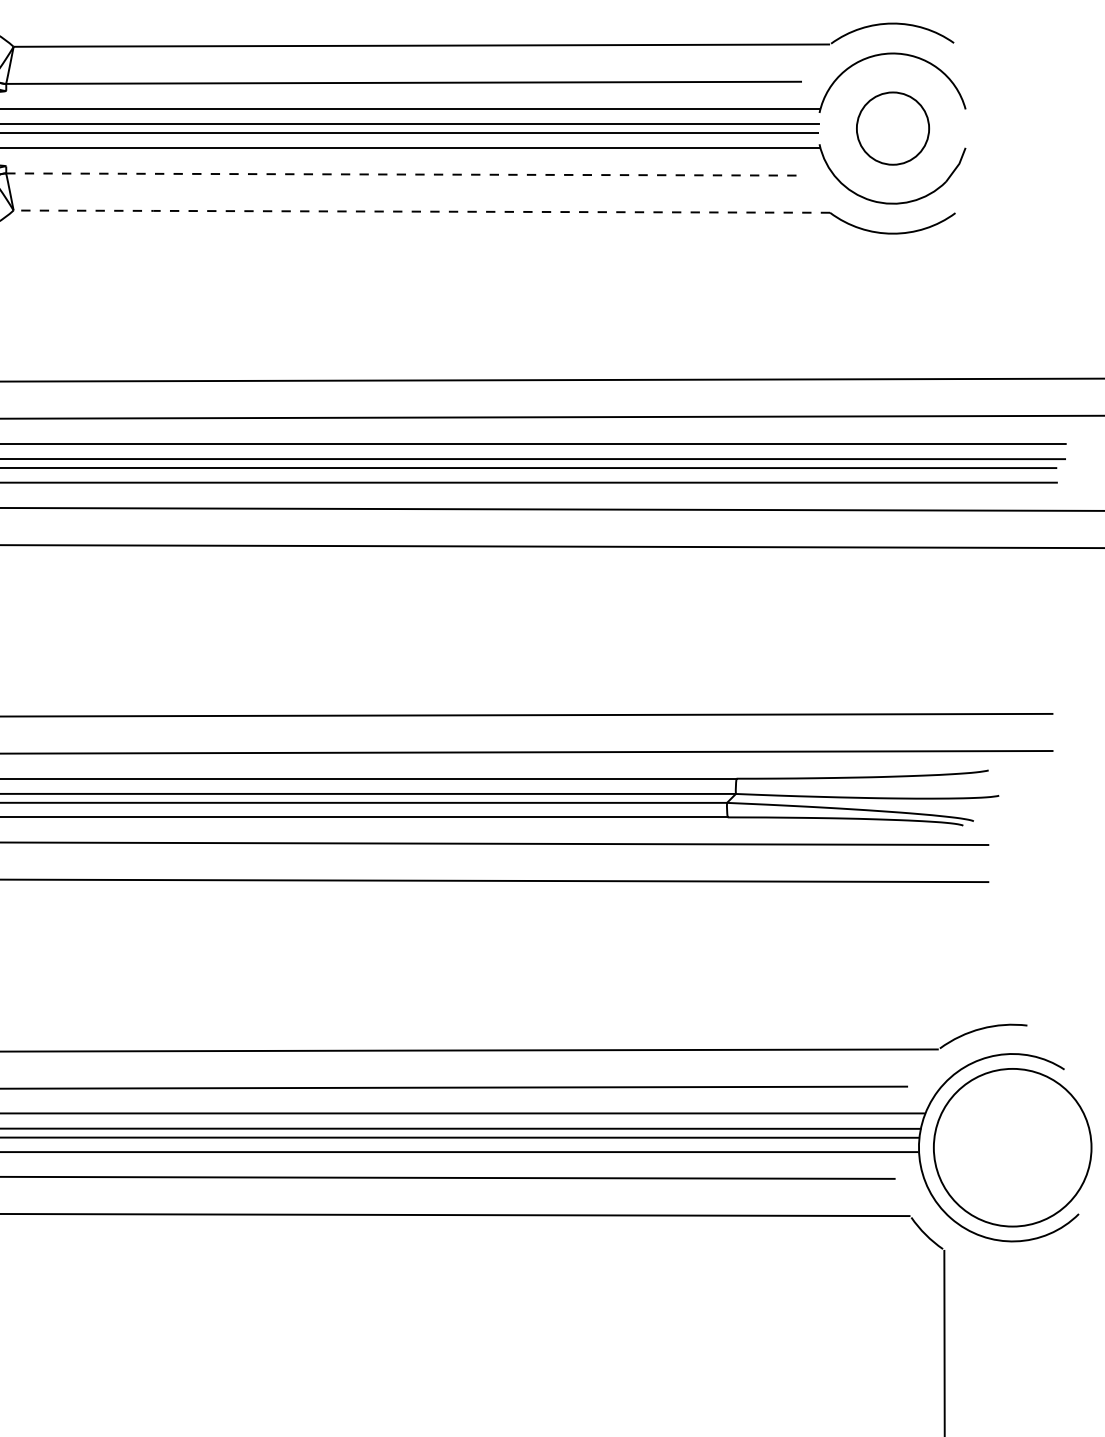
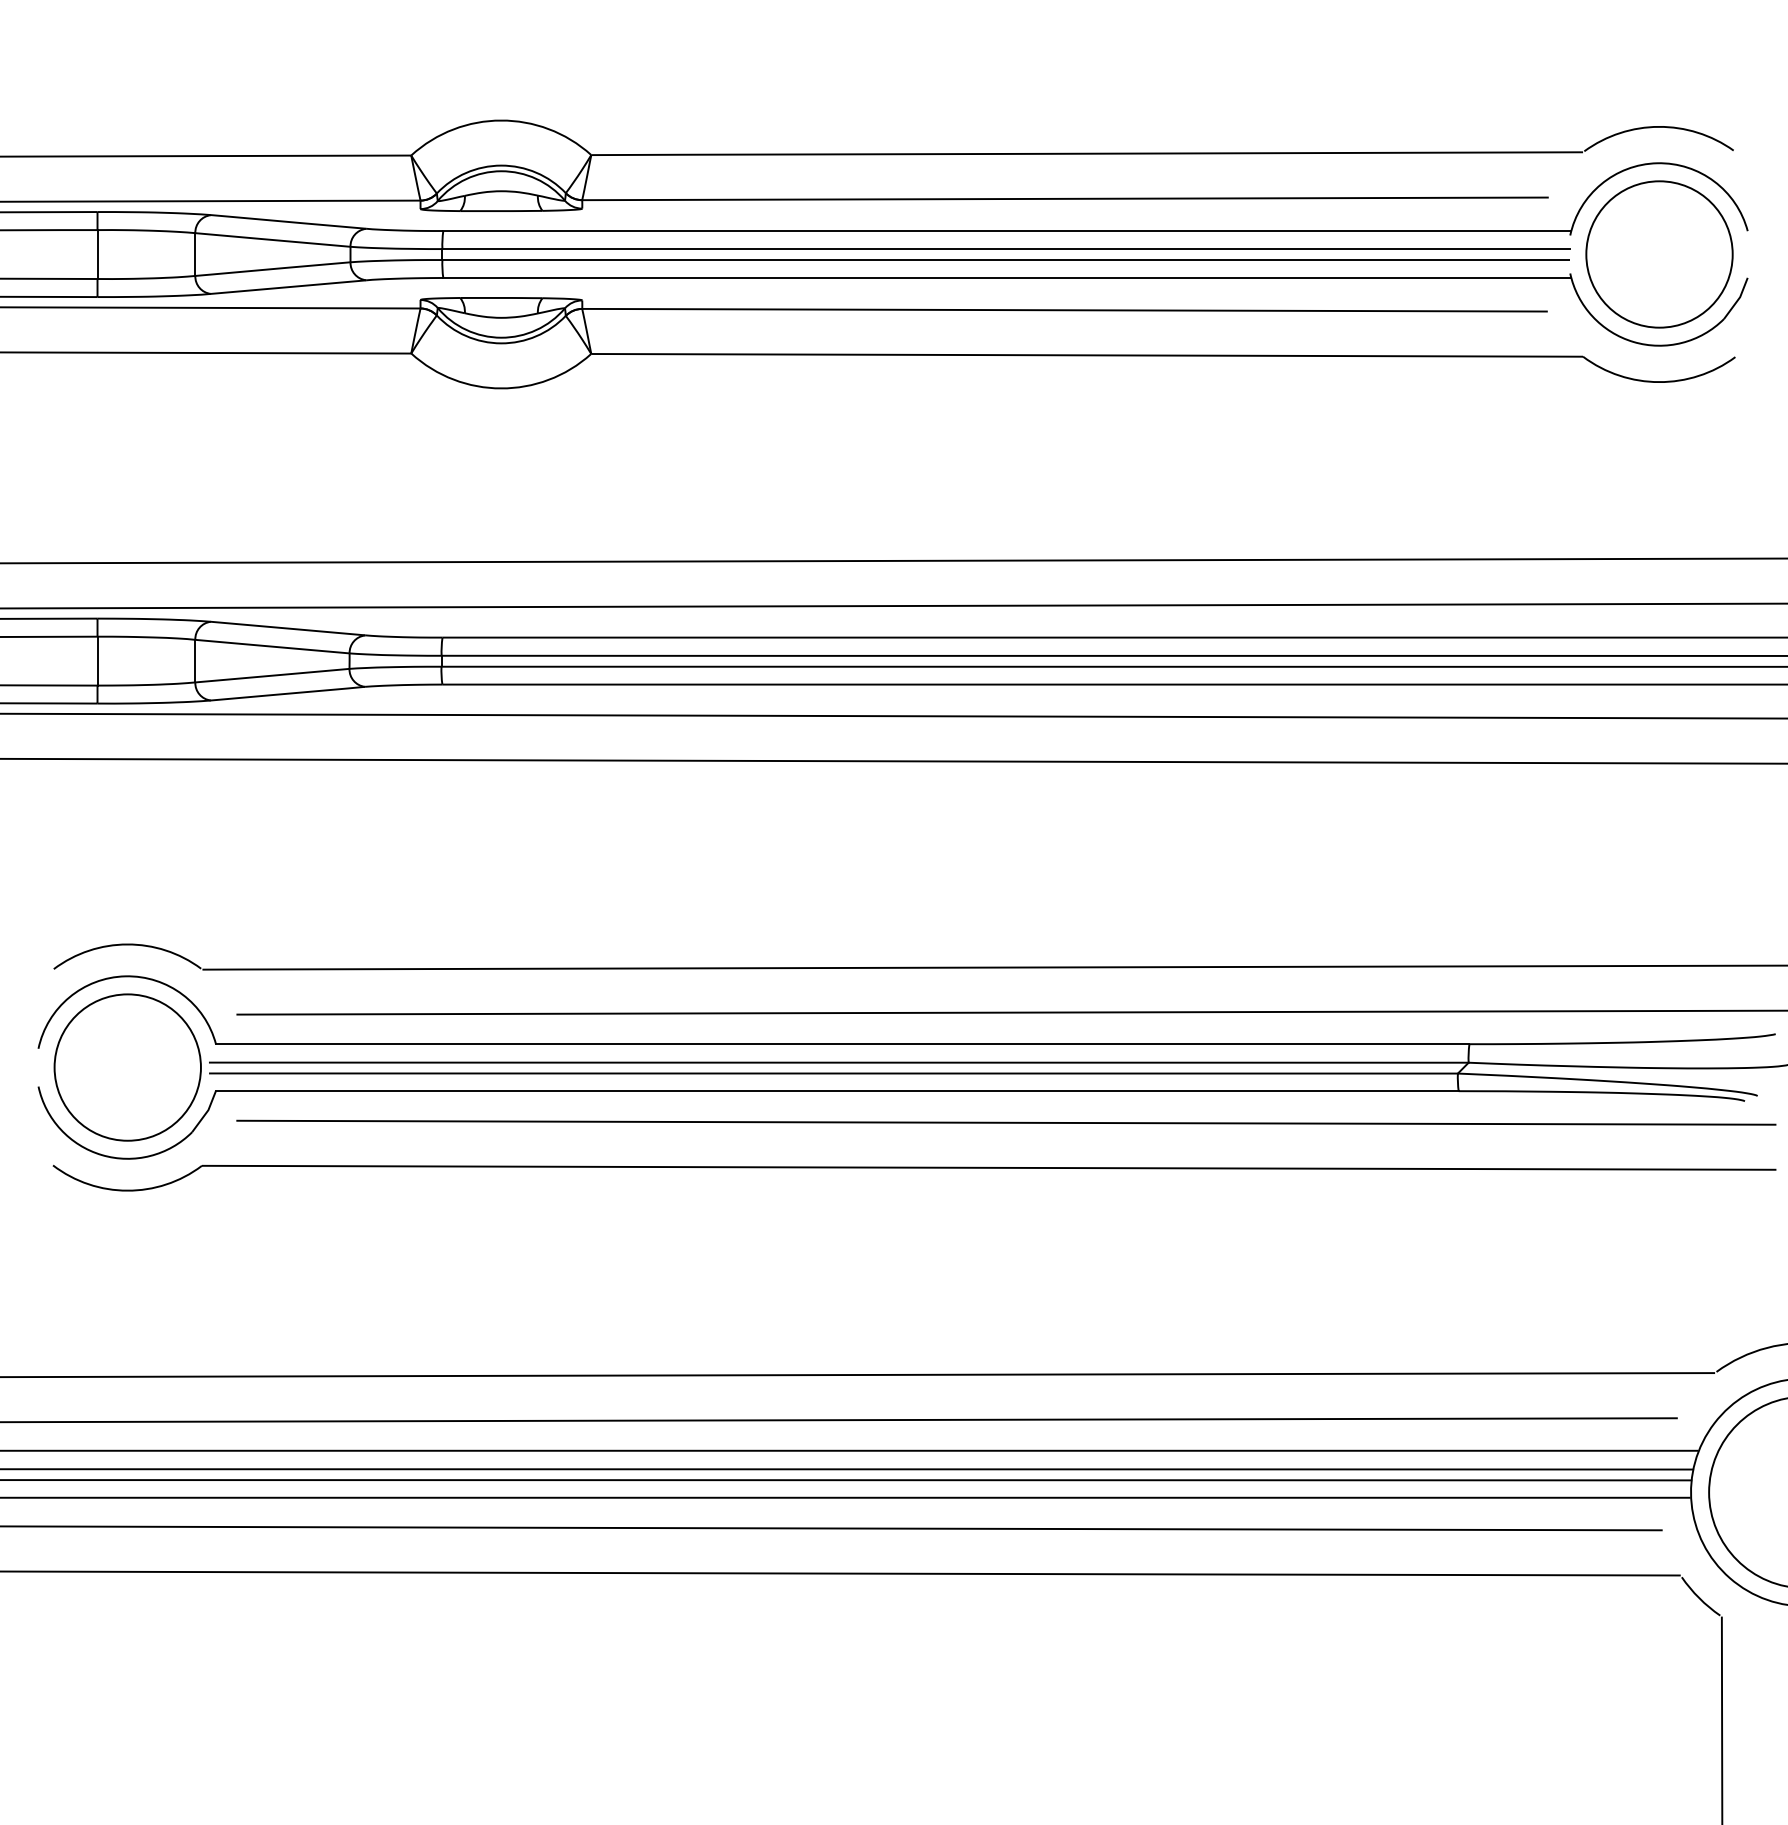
circle: (893, 128) -> (1659, 254), size x1.67
line: (403, 174) -> (1064, 310), dashed -> solid
line: (421, 211) -> (1086, 355), dashed -> solid

